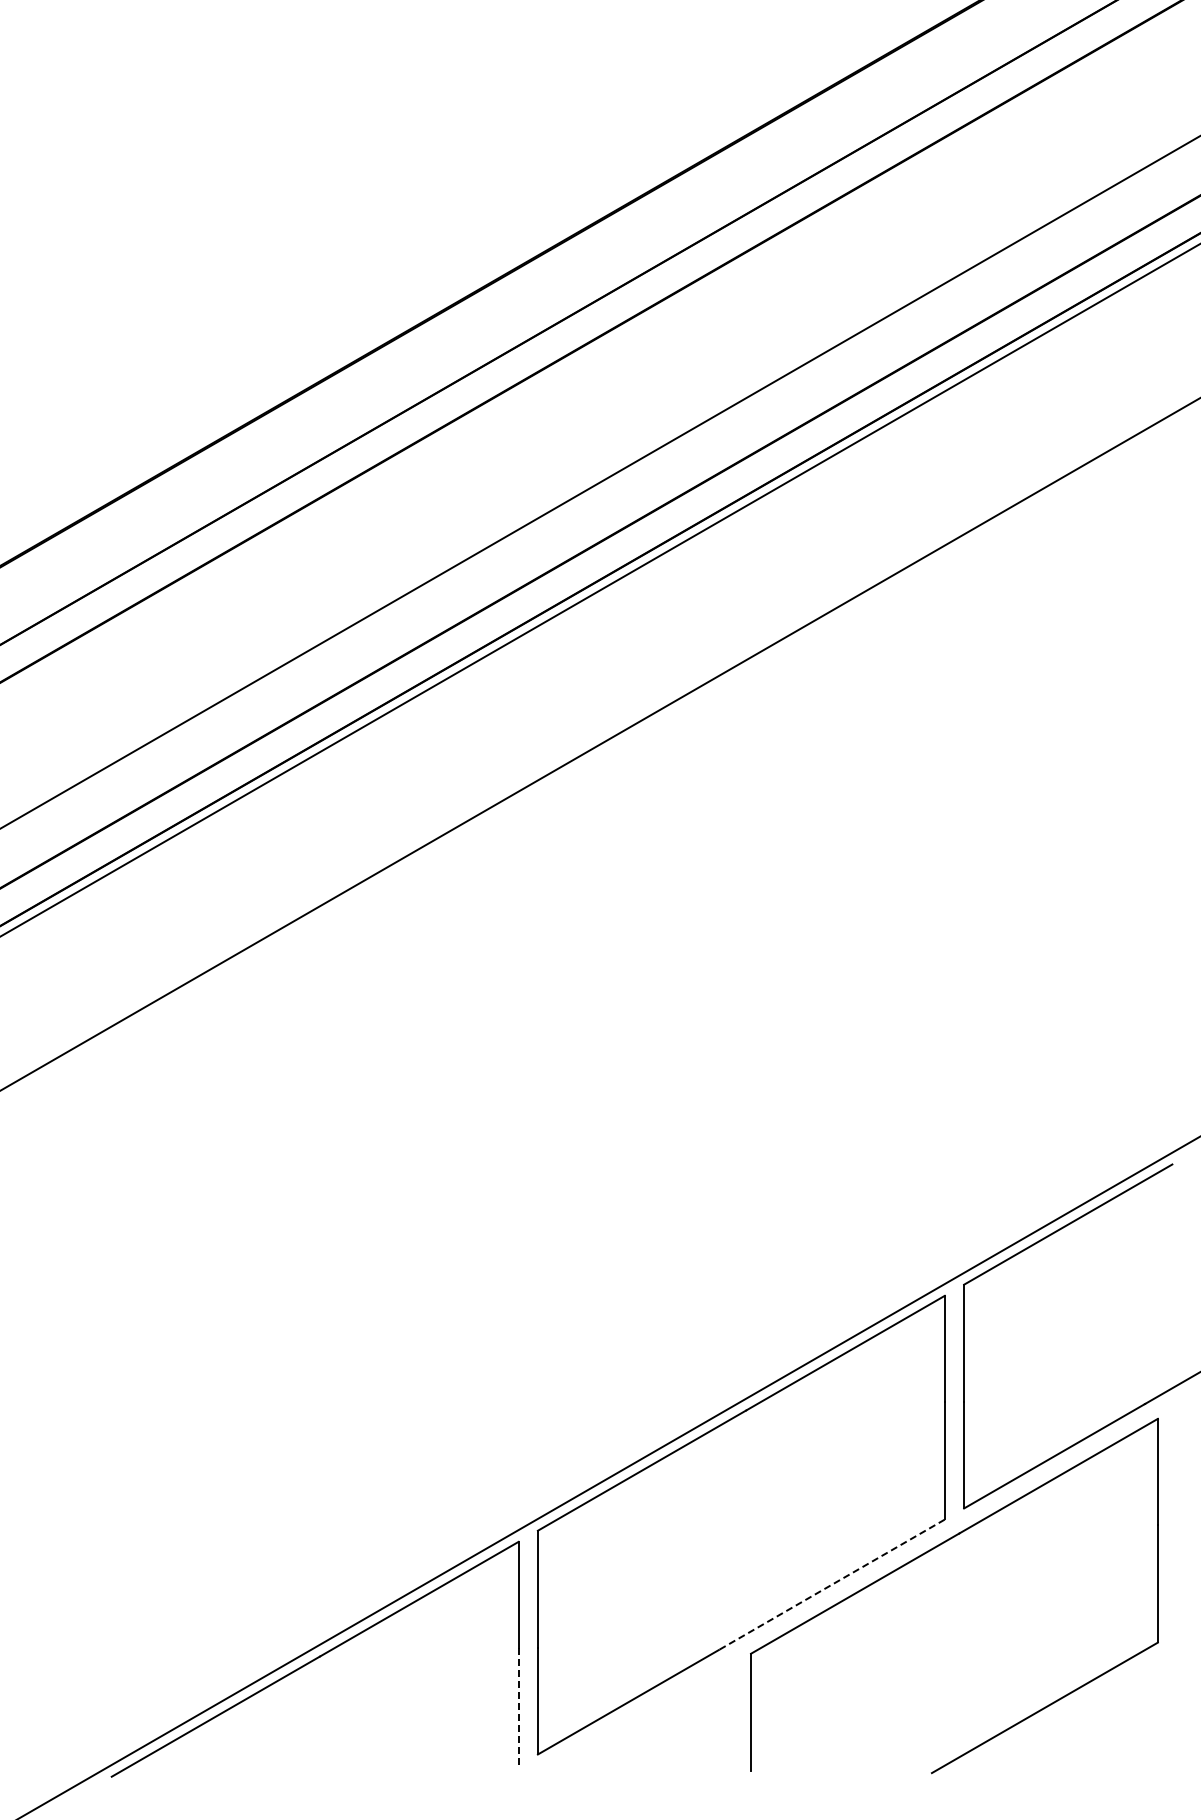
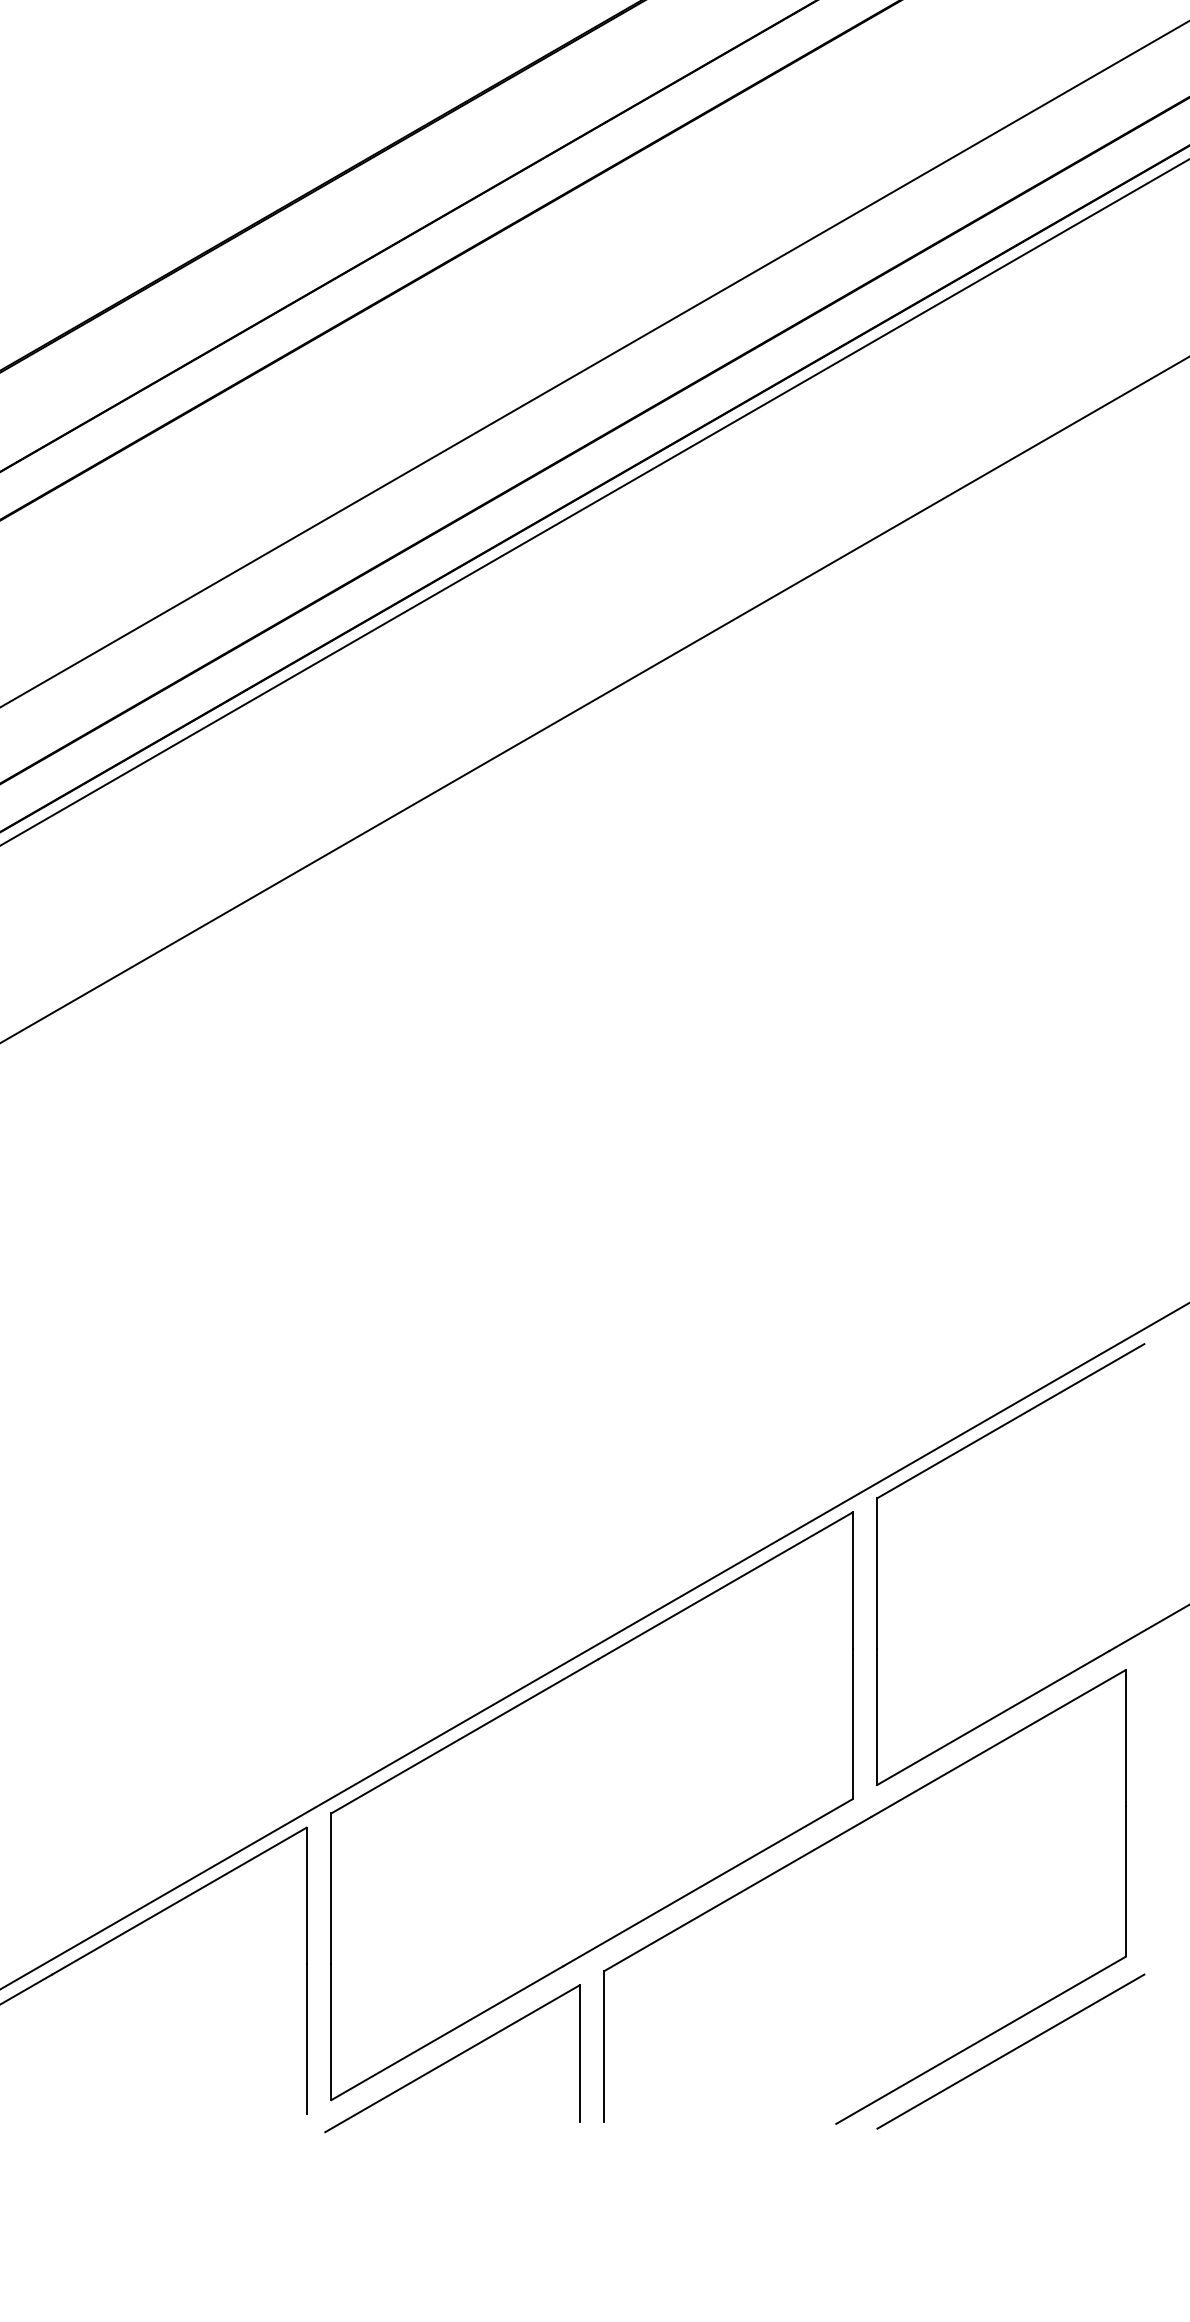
line: (831, 1585) -> (707, 1883), dashed -> solid
line: (518, 1707) -> (306, 2039), dashed -> solid
line: (1068, 1716) -> (1011, 2051), added
part: (632, 1721) -> (452, 2057), added

